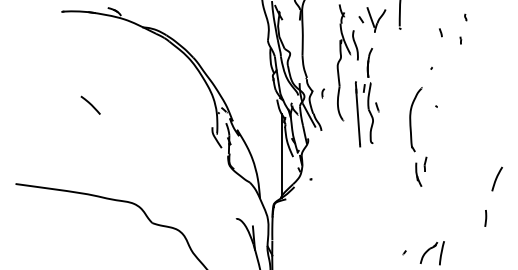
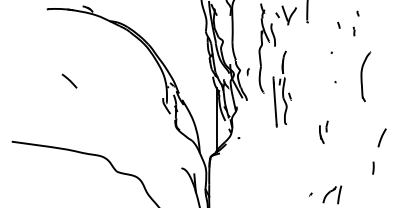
part: (460, 40) -> (353, 31), size x1.6
part: (367, 97) -> (282, 89), moved
part: (415, 119) -> (365, 76), moved

